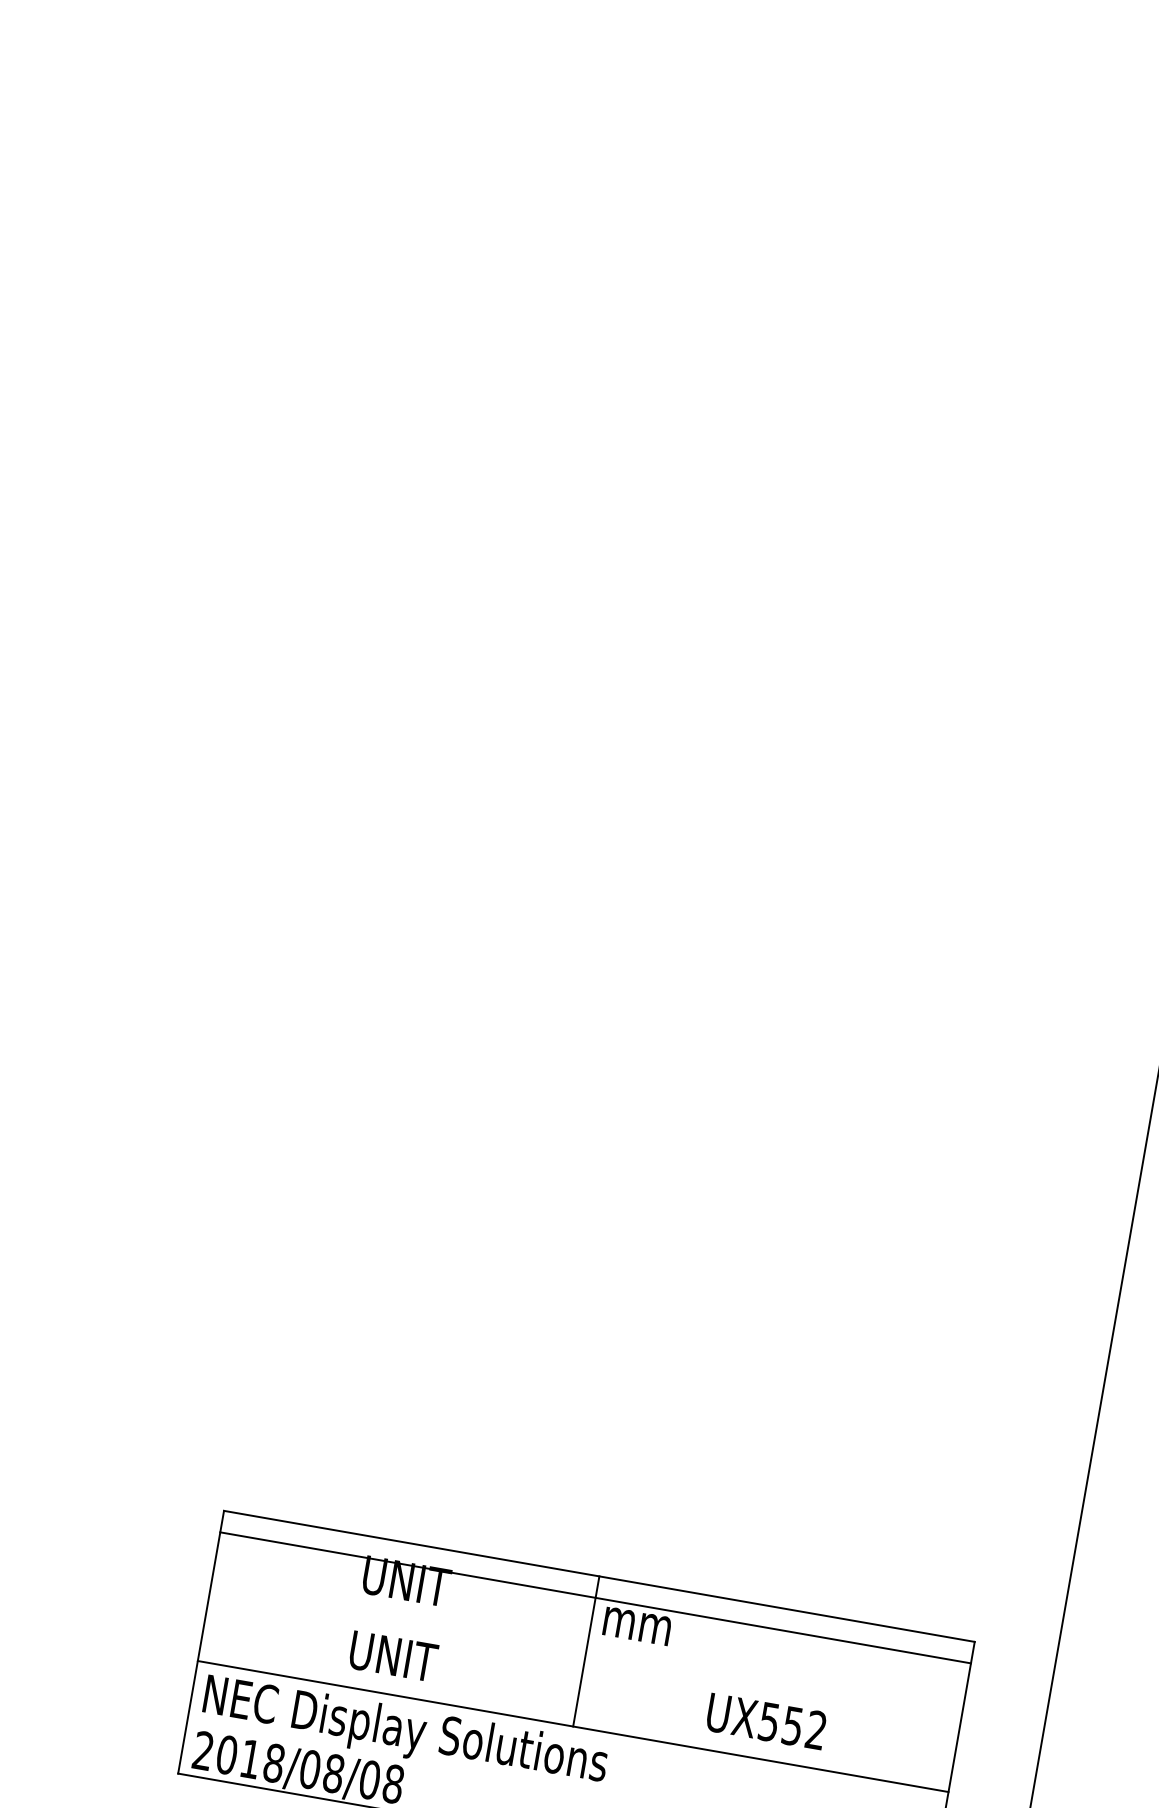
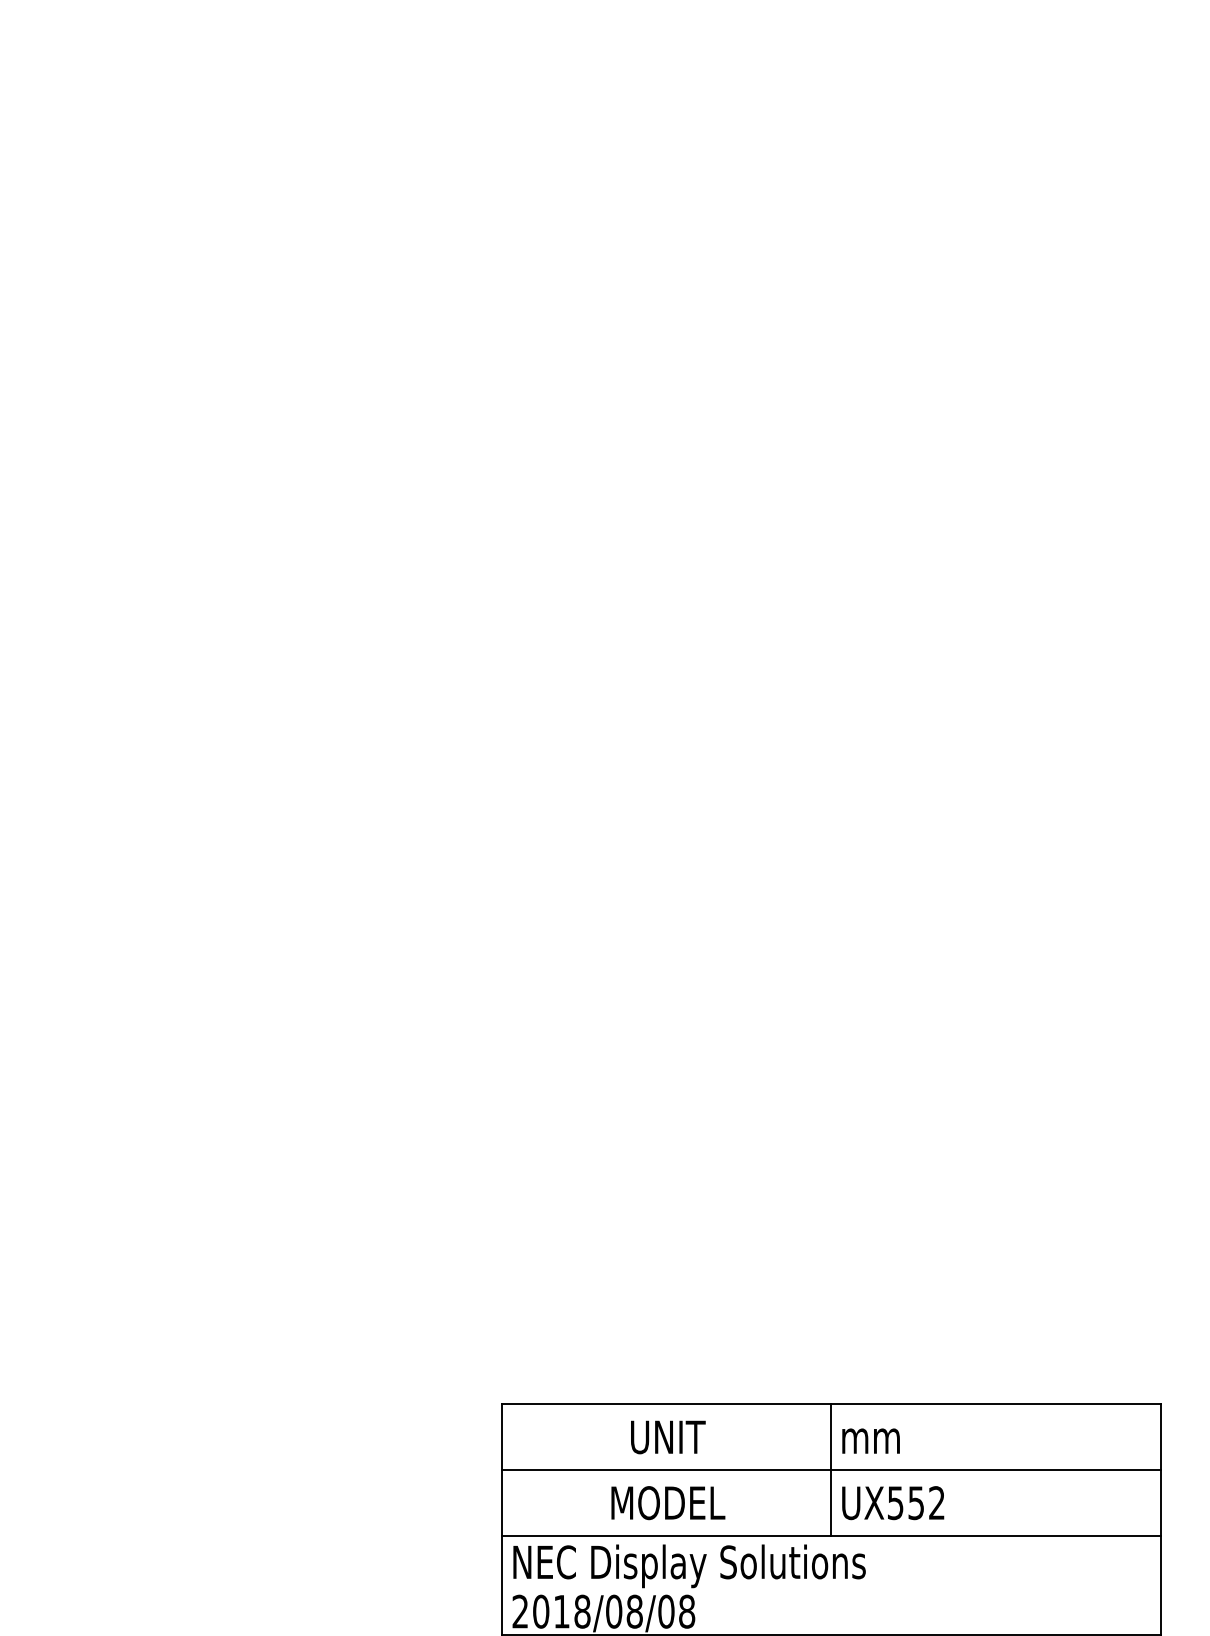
line: (595, 1598) -> (831, 1470), moved
text: (393, 1657) -> (668, 1503), UNIT -> MODEL
text: (766, 1722) -> (893, 1503), moved

